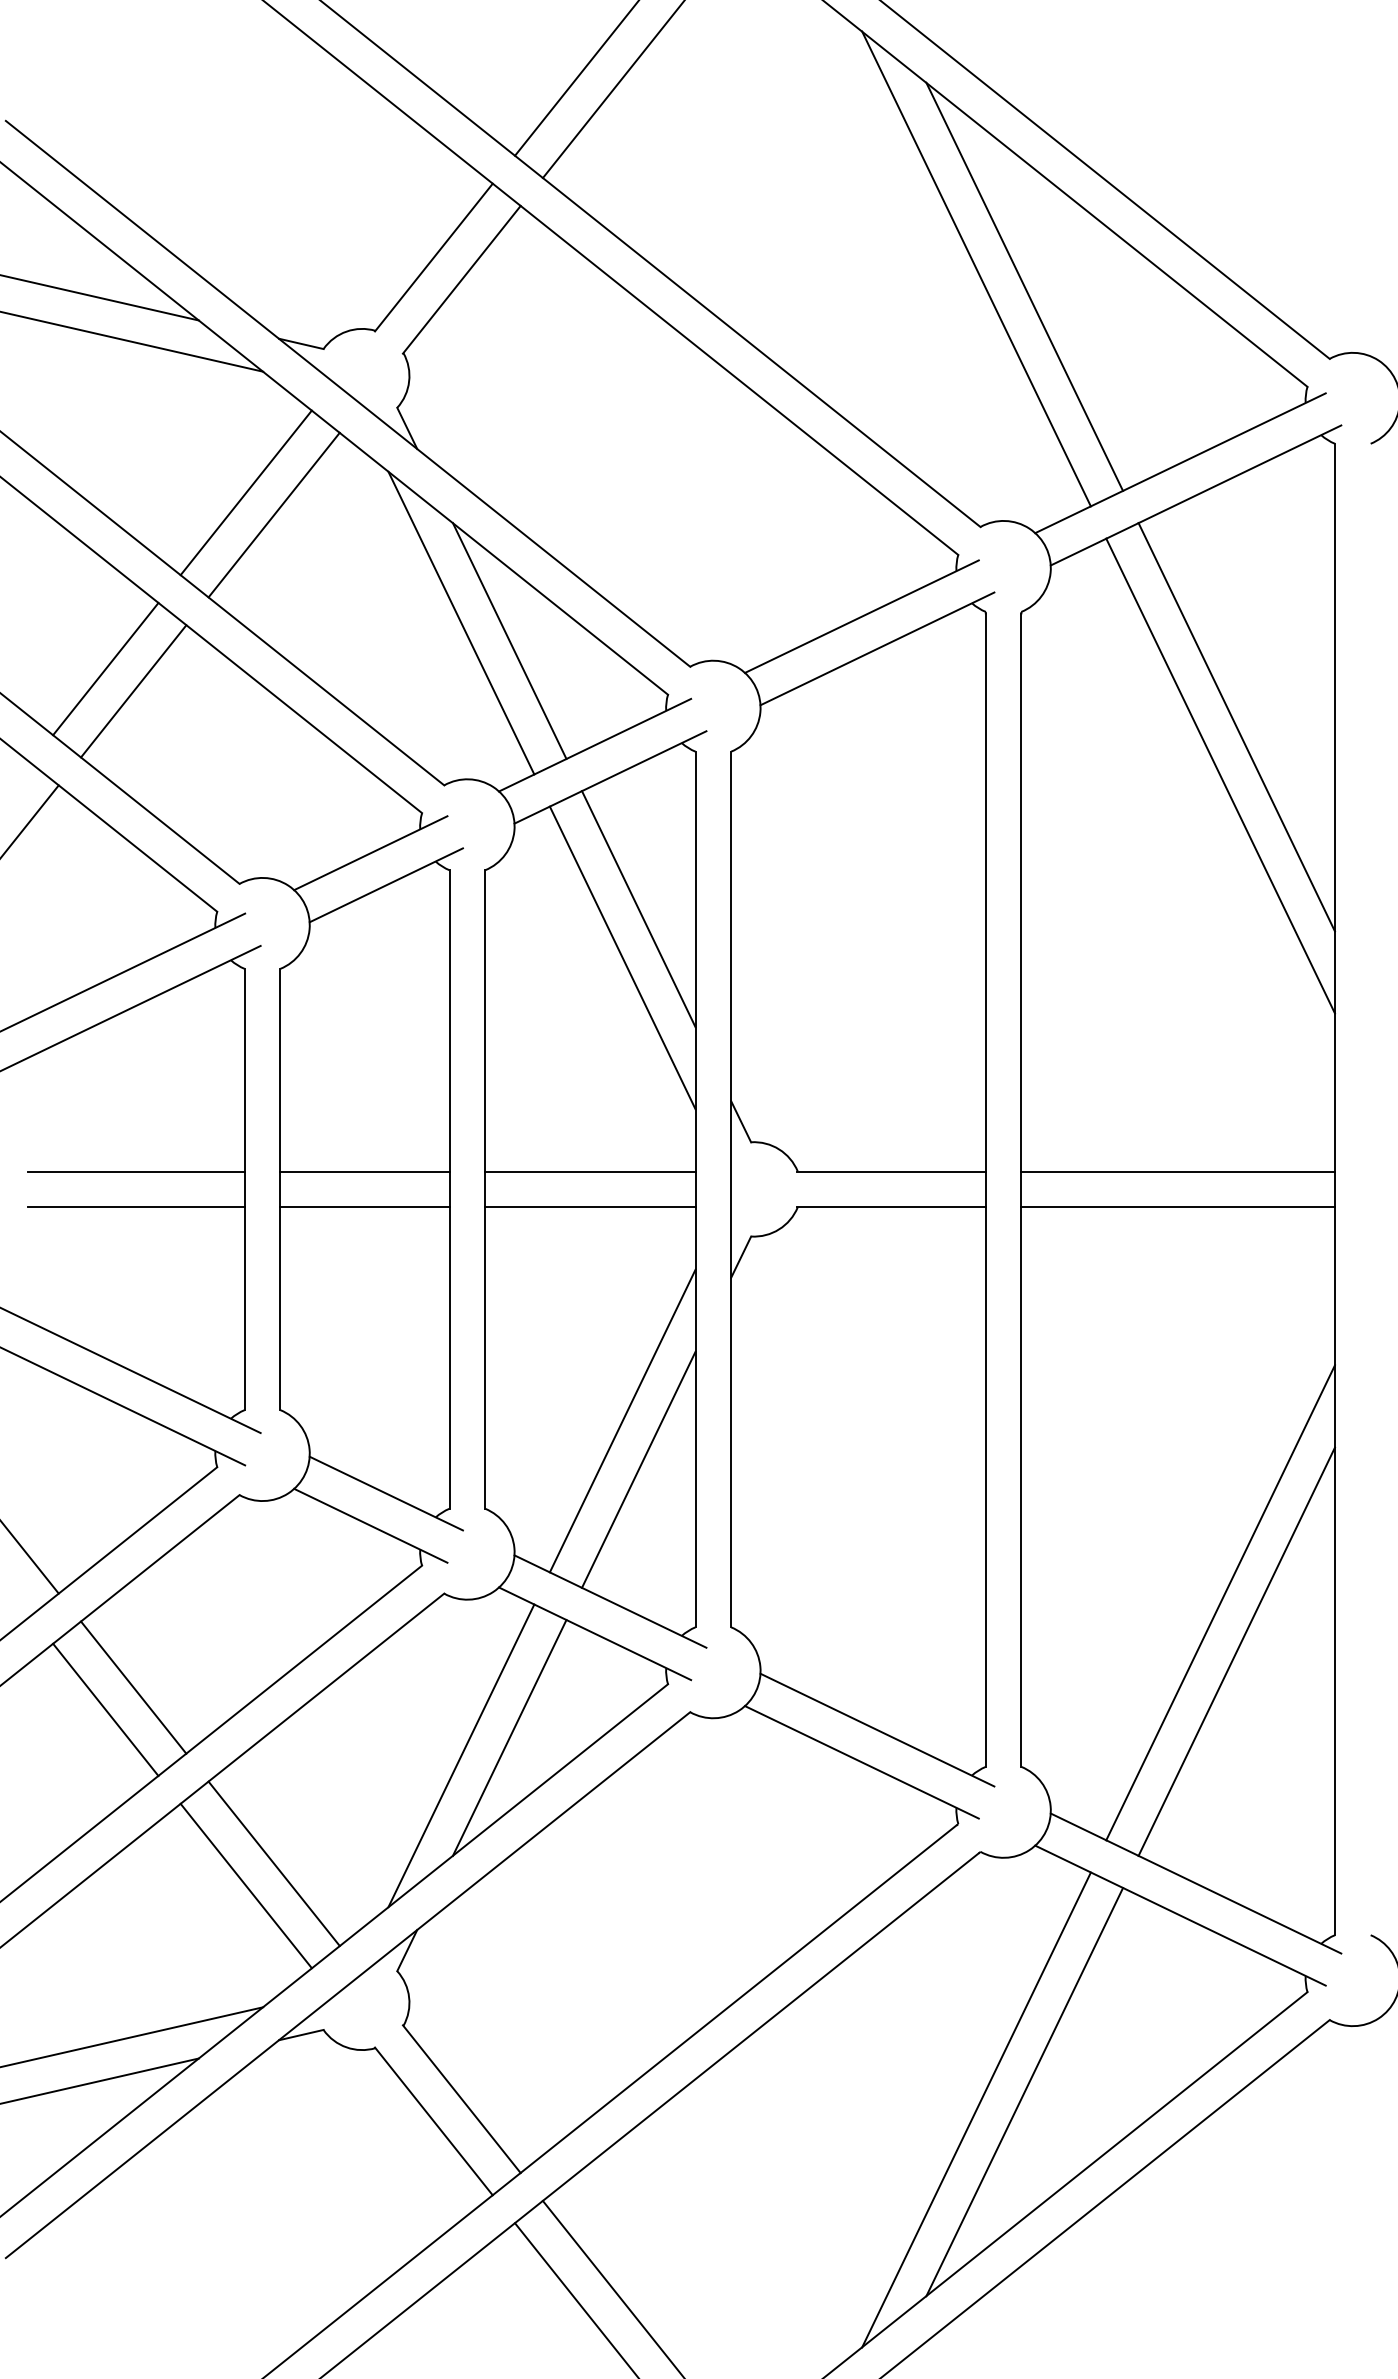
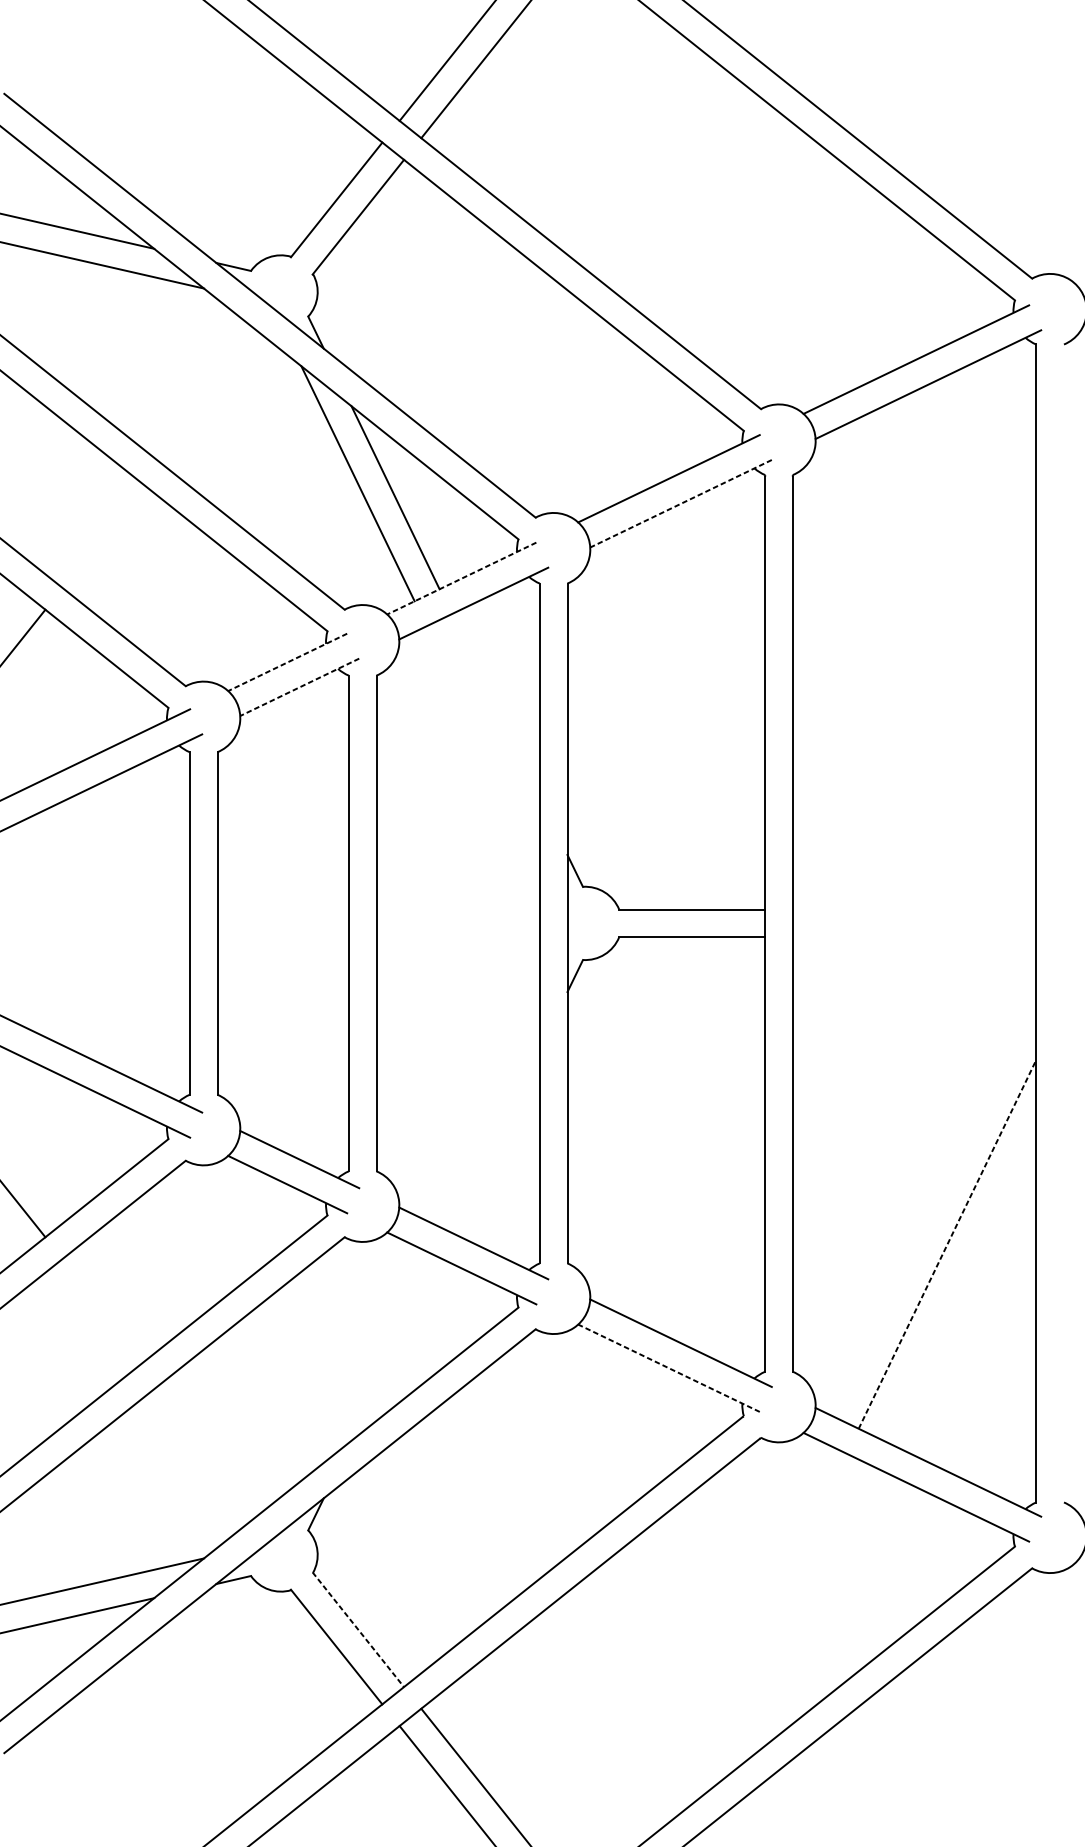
line: (976, 268) -> (757, 208), removed
line: (1024, 286) -> (795, 222), removed
line: (245, 492) -> (190, 382), removed
line: (273, 514) -> (212, 399), removed
line: (877, 648) -> (681, 503), solid -> dashed
line: (105, 669) -> (81, 519), removed
line: (133, 691) -> (103, 536), removed
line: (1236, 727) -> (959, 564), removed
line: (595, 745) -> (462, 578), solid -> dashed
line: (1220, 775) -> (947, 602), removed
line: (370, 853) -> (287, 662), solid -> dashed
line: (385, 885) -> (299, 687), solid -> dashed
line: (638, 909) -> (495, 706), removed
line: (622, 957) -> (483, 743), removed
line: (135, 1171) -> (104, 909), removed
line: (364, 1171) -> (282, 909), removed
line: (590, 1171) -> (458, 909), removed
line: (1178, 1171) -> (914, 909), removed
line: (135, 1207) -> (104, 937), removed
line: (364, 1207) -> (282, 937), removed
line: (590, 1207) -> (458, 937), removed
line: (1178, 1207) -> (914, 937), removed
line: (622, 1420) -> (483, 1102), removed
line: (638, 1469) -> (495, 1140), removed
line: (1220, 1602) -> (947, 1244), solid -> dashed
line: (1236, 1651) -> (959, 1282), removed
line: (133, 1687) -> (103, 1310), removed
line: (105, 1709) -> (81, 1327), removed
line: (509, 1737) -> (395, 1348), removed
line: (461, 1755) -> (358, 1362), removed
line: (861, 1762) -> (668, 1368), solid -> dashed
line: (273, 1863) -> (212, 1446), removed
line: (245, 1885) -> (190, 1463), removed
line: (1024, 2092) -> (795, 1624), removed
line: (462, 2099) -> (358, 1630), solid -> dashed
line: (976, 2109) -> (757, 1637), removed

